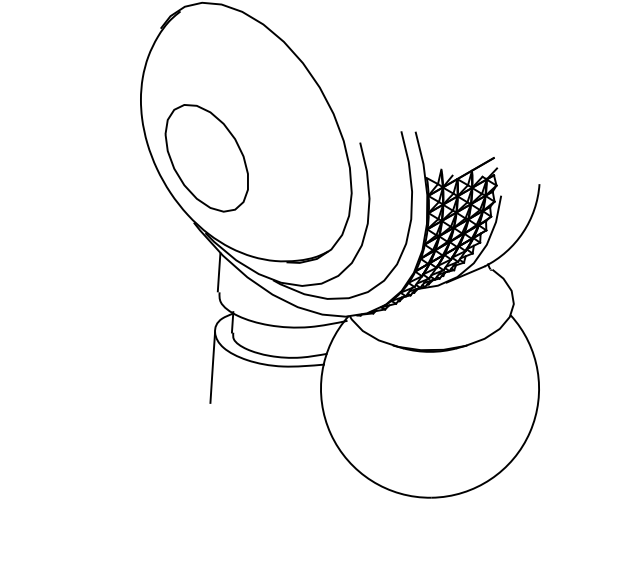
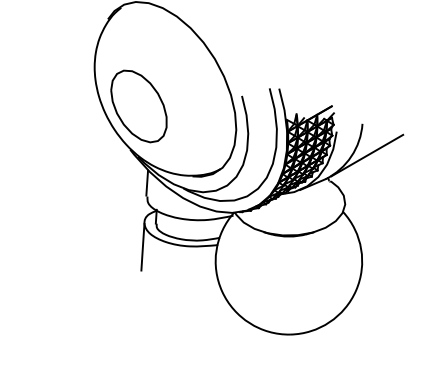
line: (546, 231) -> (367, 155), added

